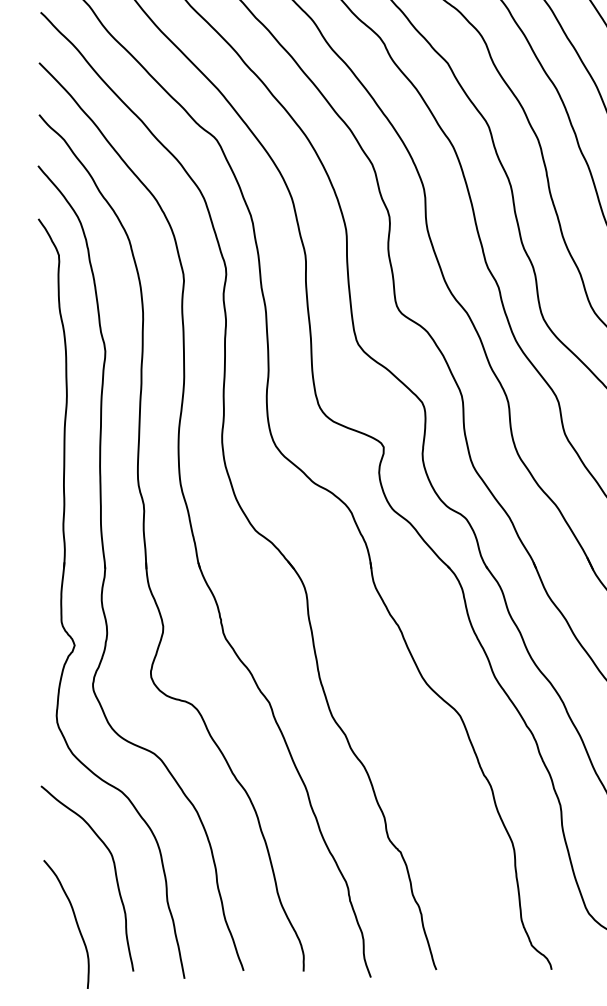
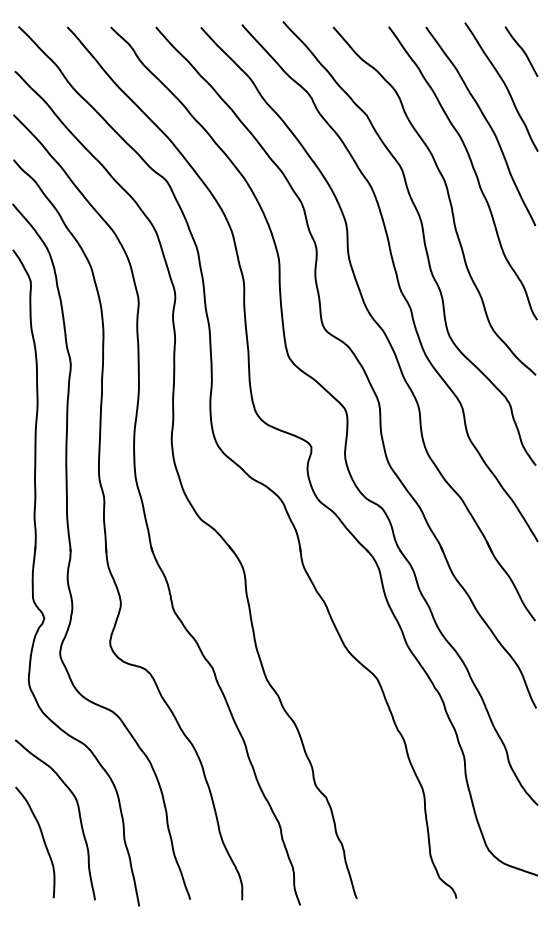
curve: (74, 920) -> (42, 839), moved

